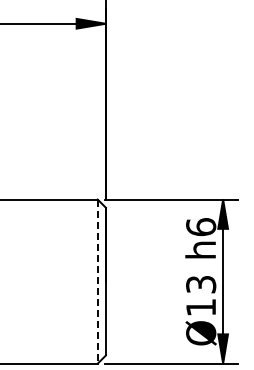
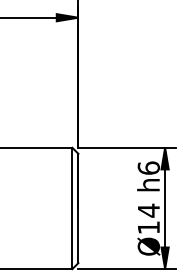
line: (97, 282) -> (72, 209), dashed -> solid
text: (201, 284) -> (149, 210), Ø13 -> Ø14

